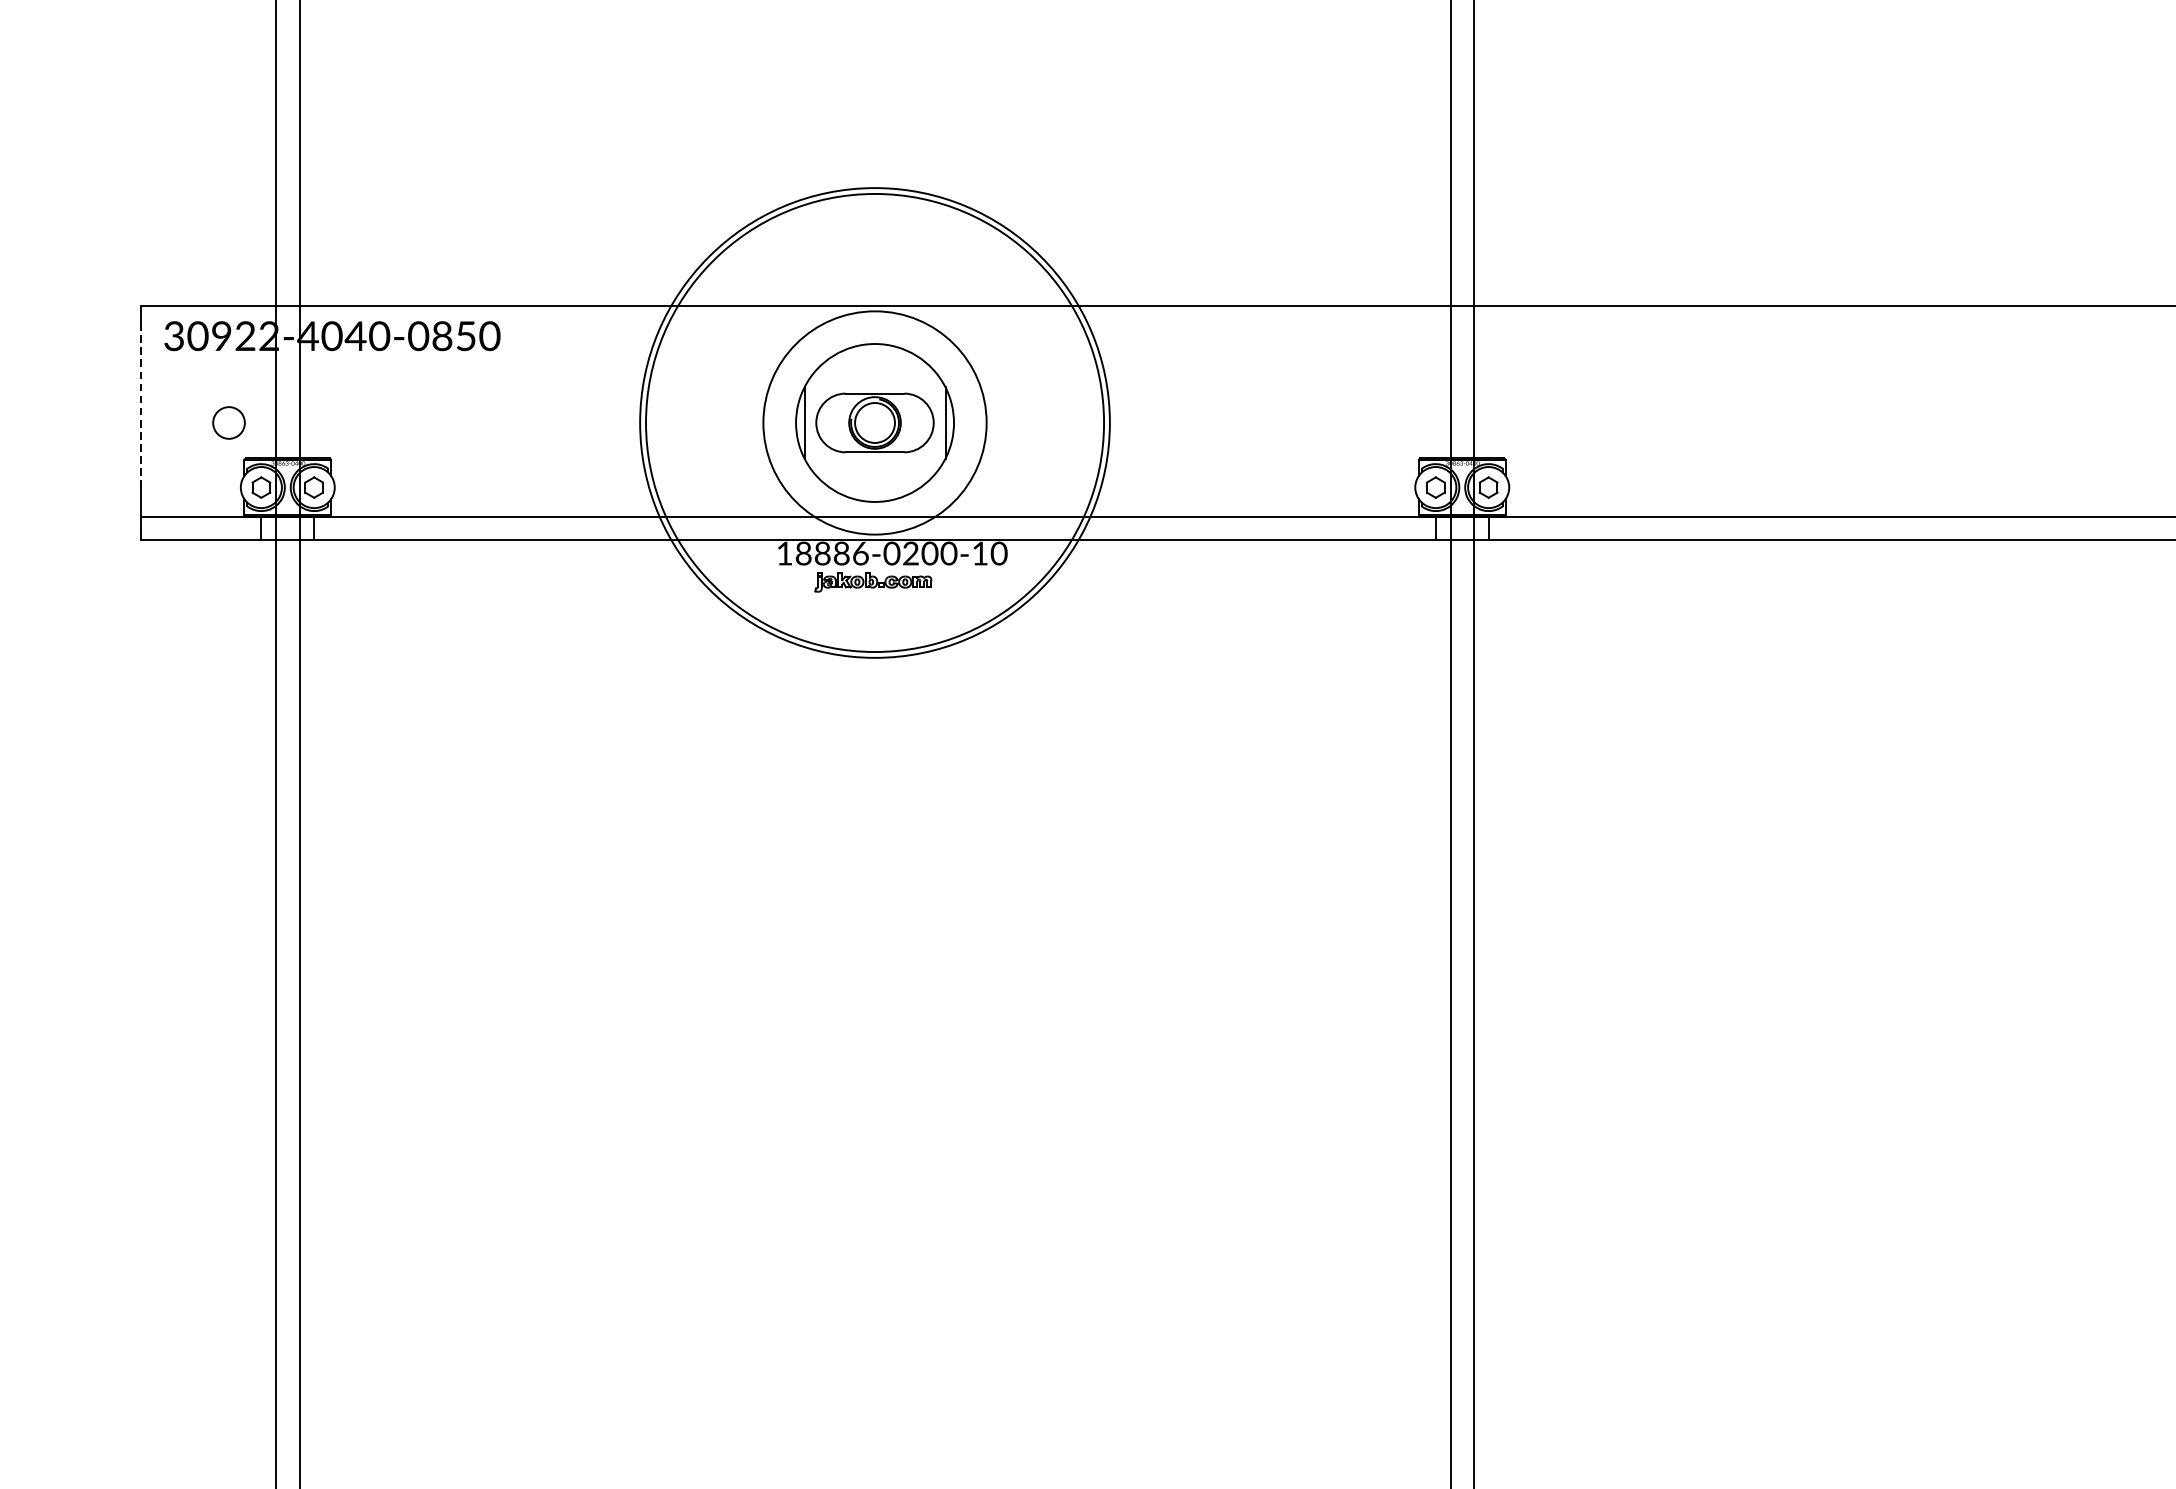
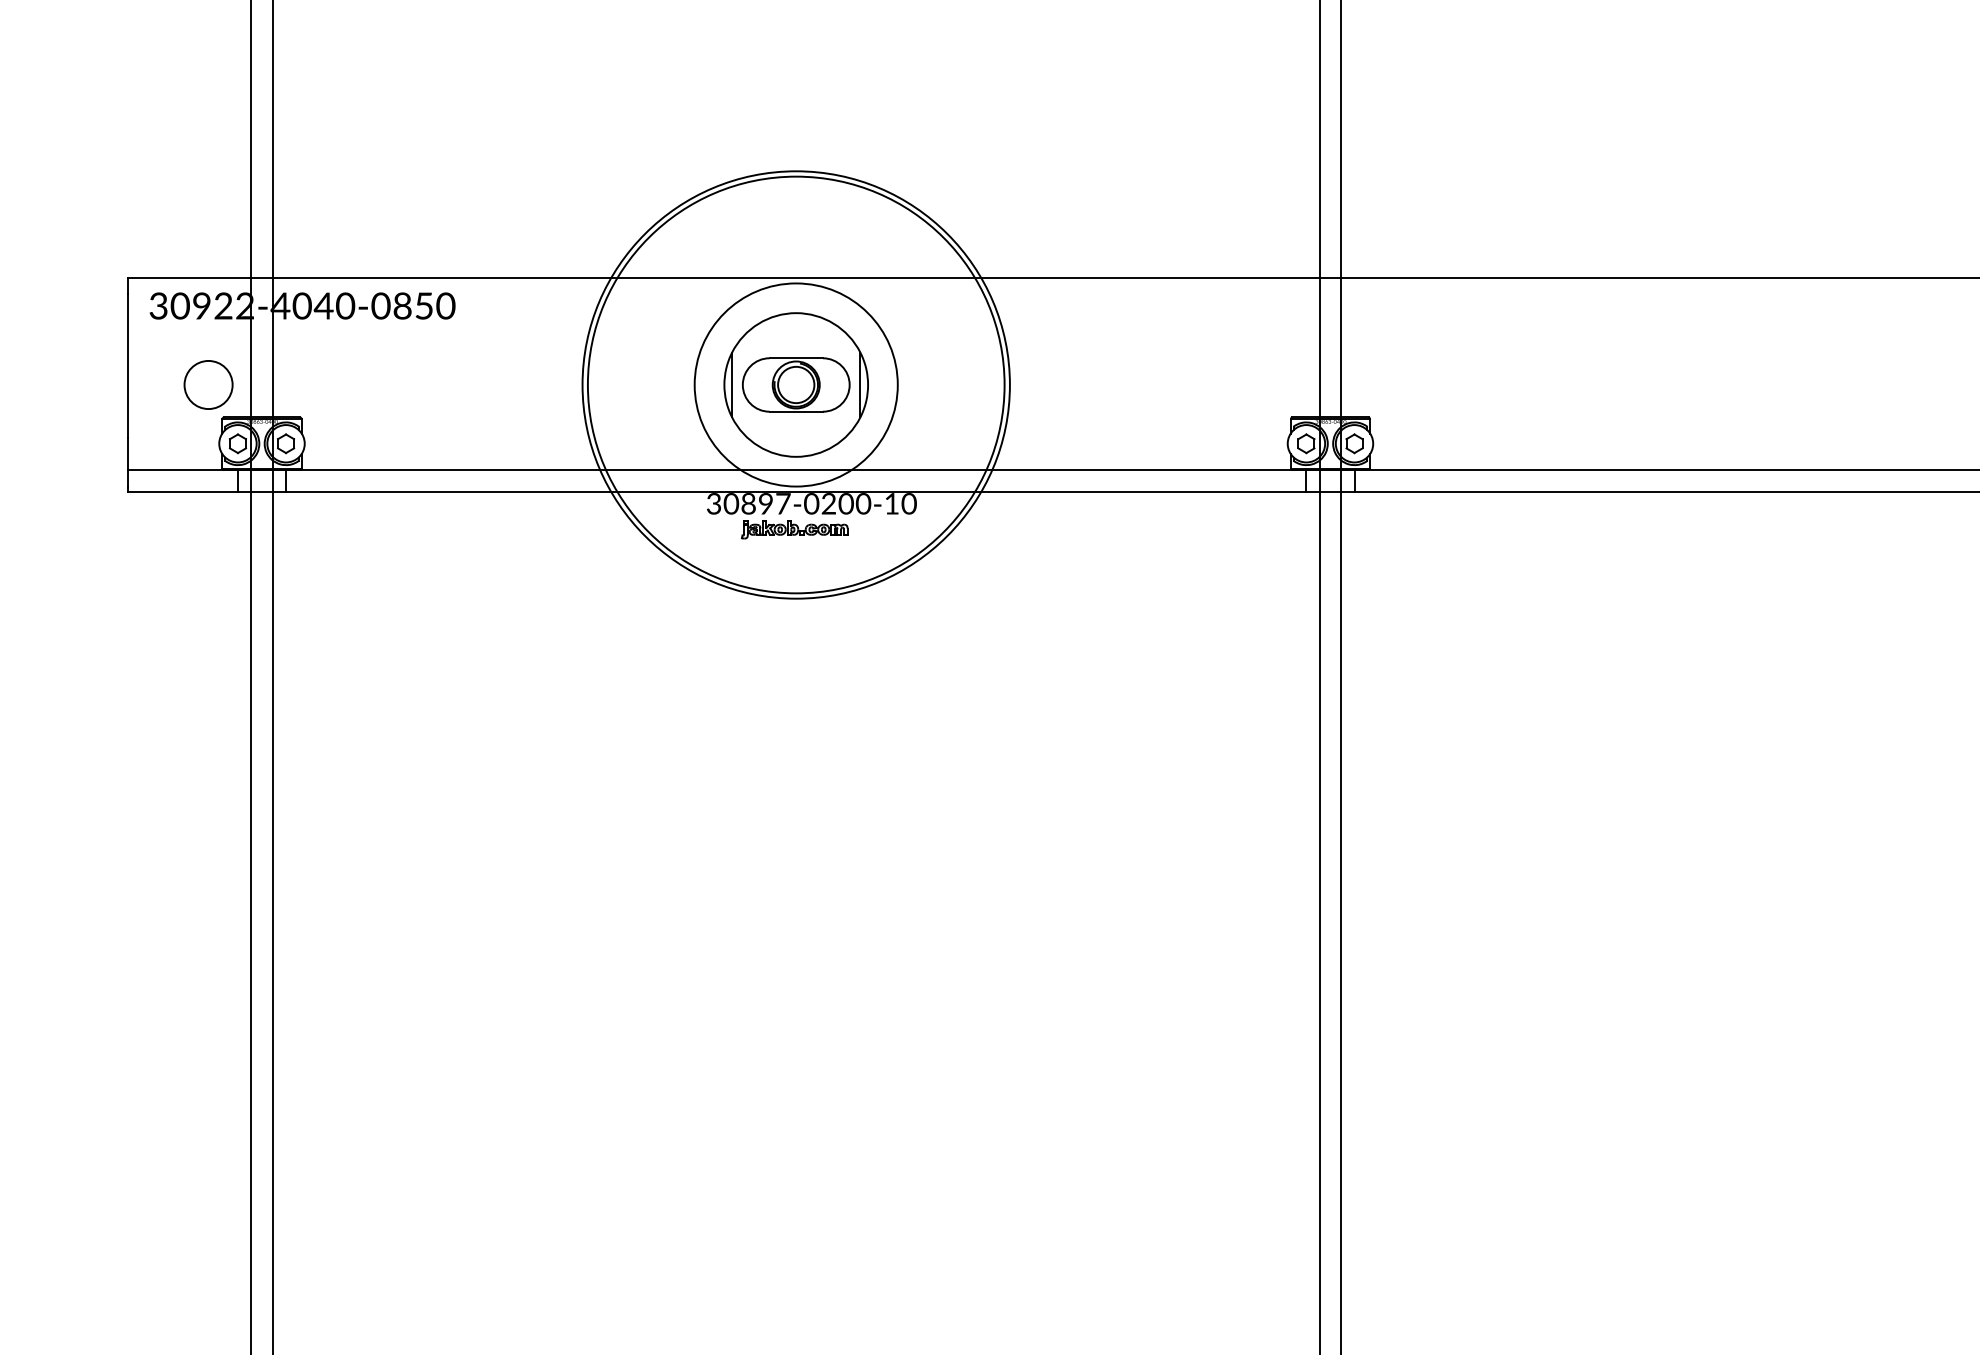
line: (141, 402) -> (128, 366), dashed -> solid
circle: (228, 422) -> (208, 384), size x1.67
text: (822, 553) -> (748, 503), 18886-0200-10 -> 30897-0200-10

